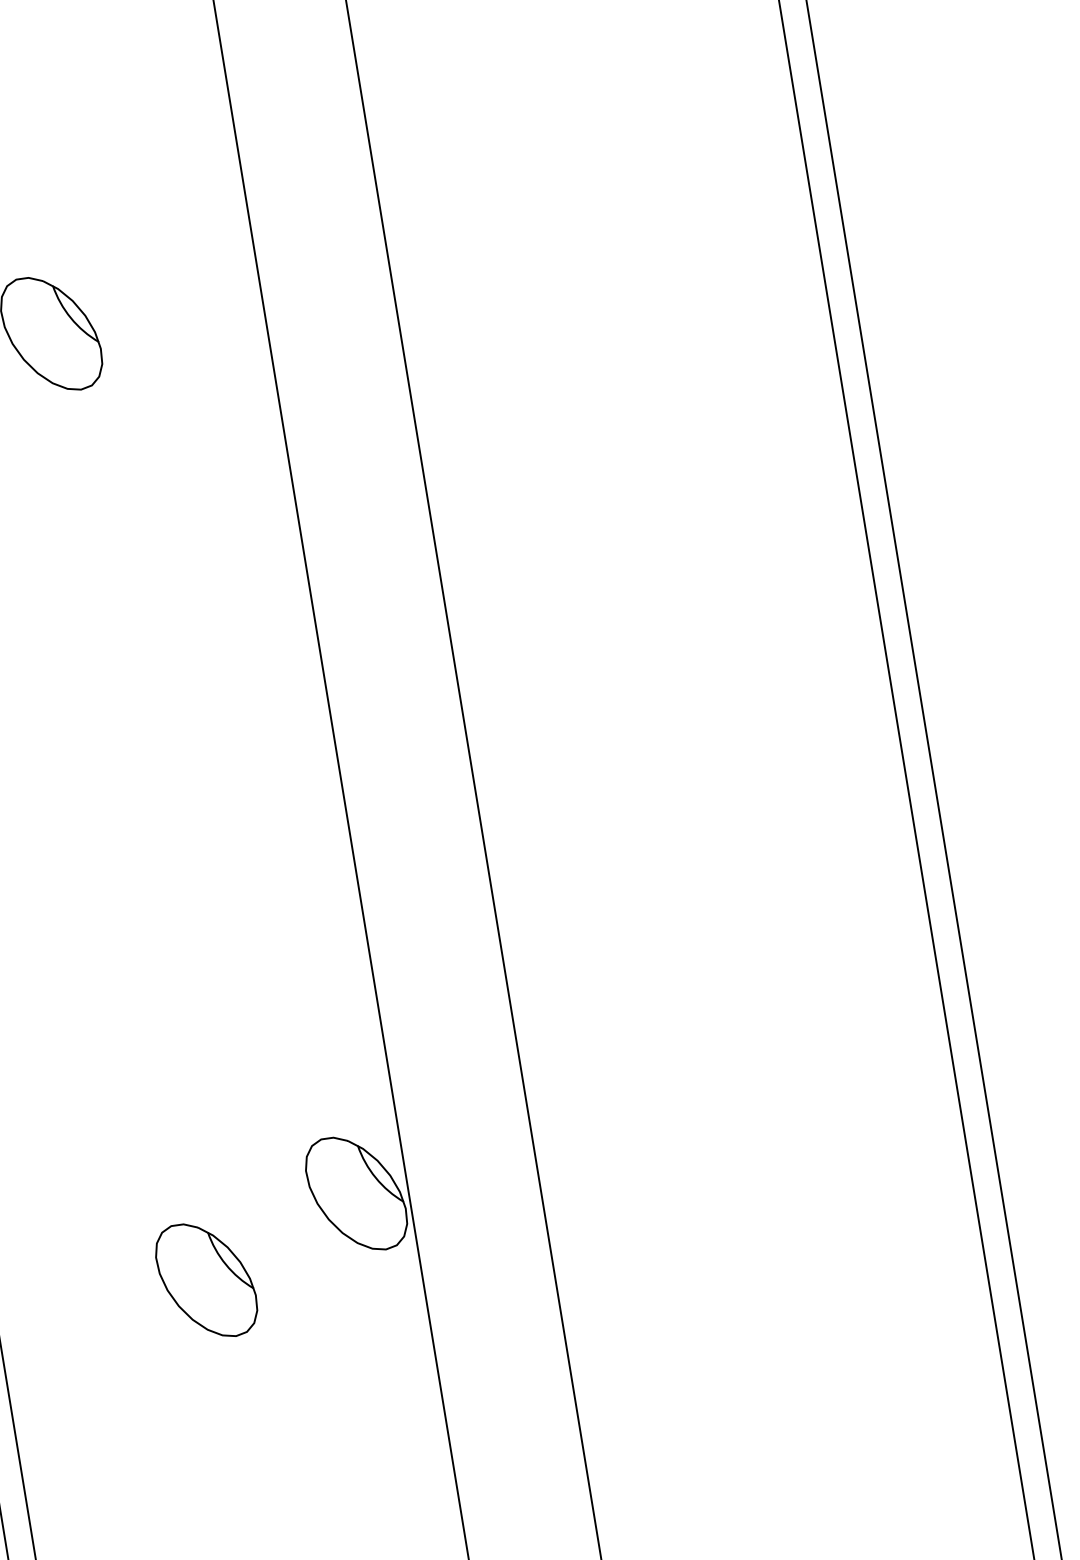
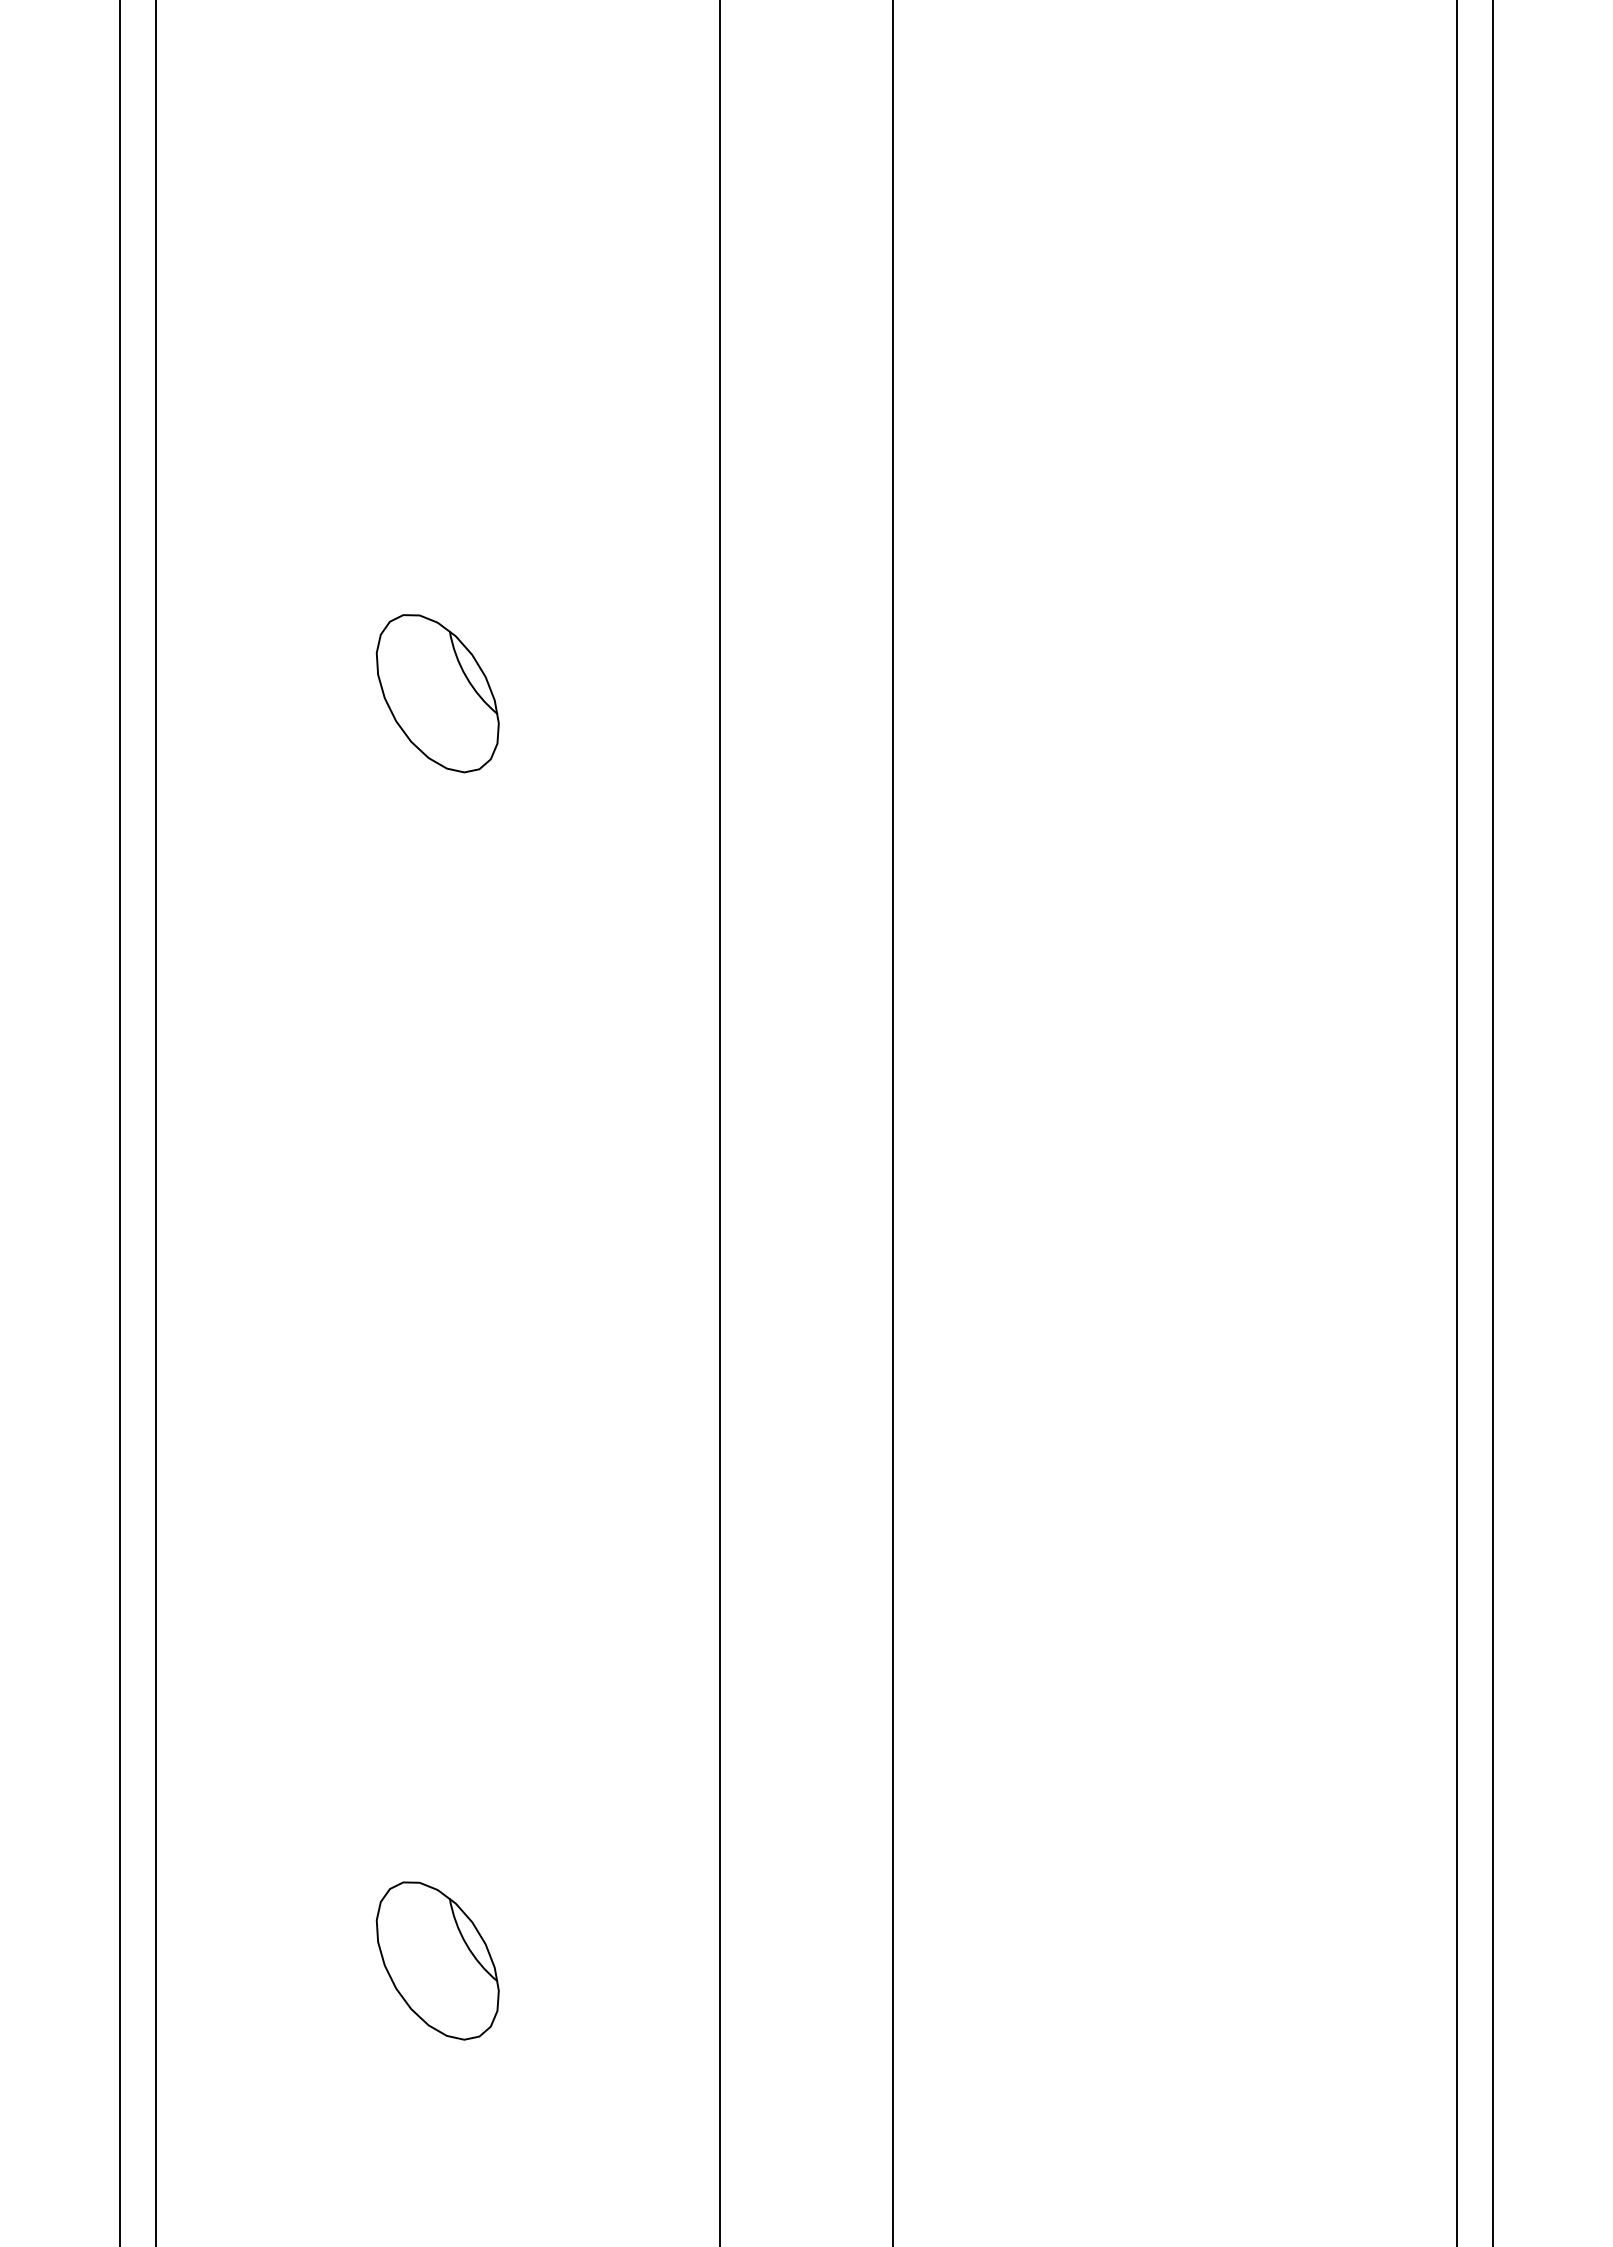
part: (356, 1193) -> (651, 1879), removed

